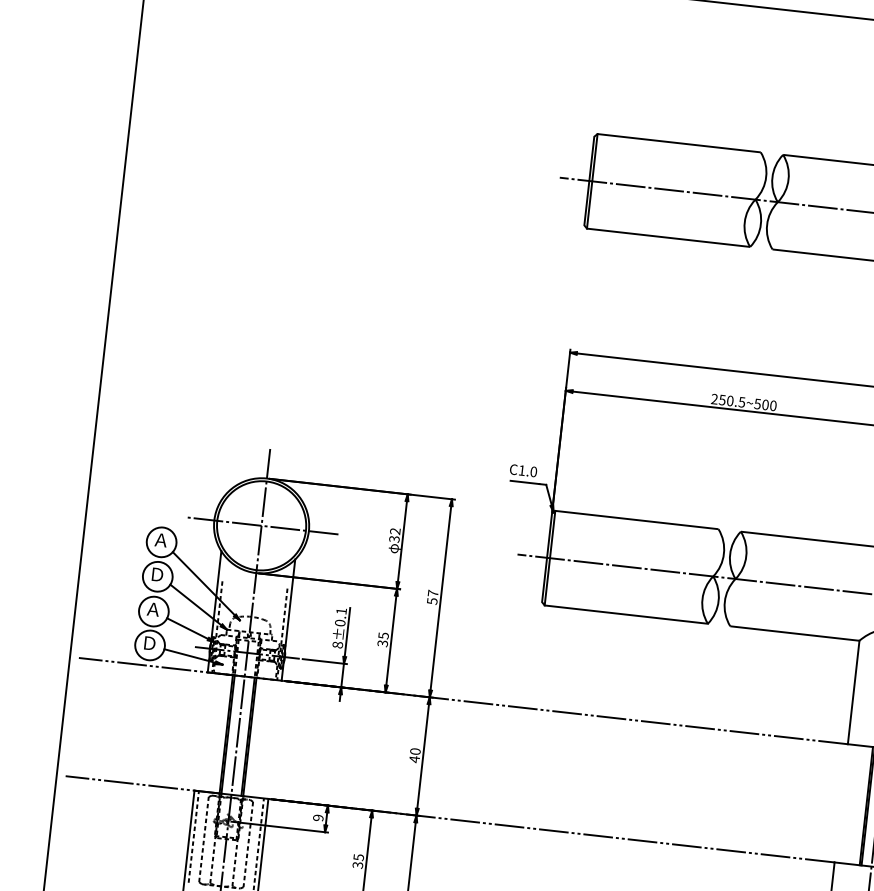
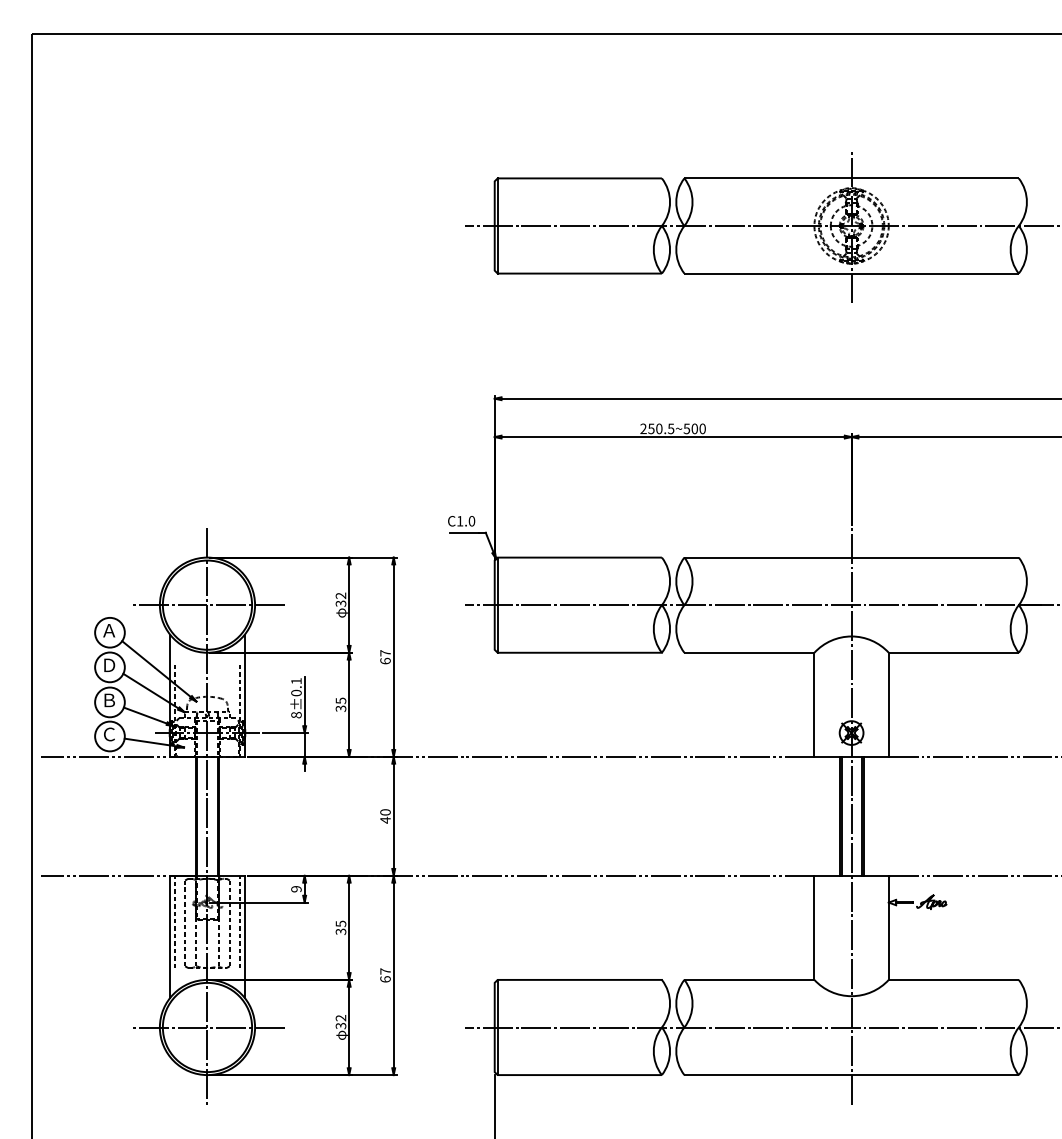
text: (432, 600) -> (385, 660), 57 -> 67
text: (153, 609) -> (109, 700), Ａ -> Ｂ
text: (149, 643) -> (109, 734), Ｄ -> Ｃ

